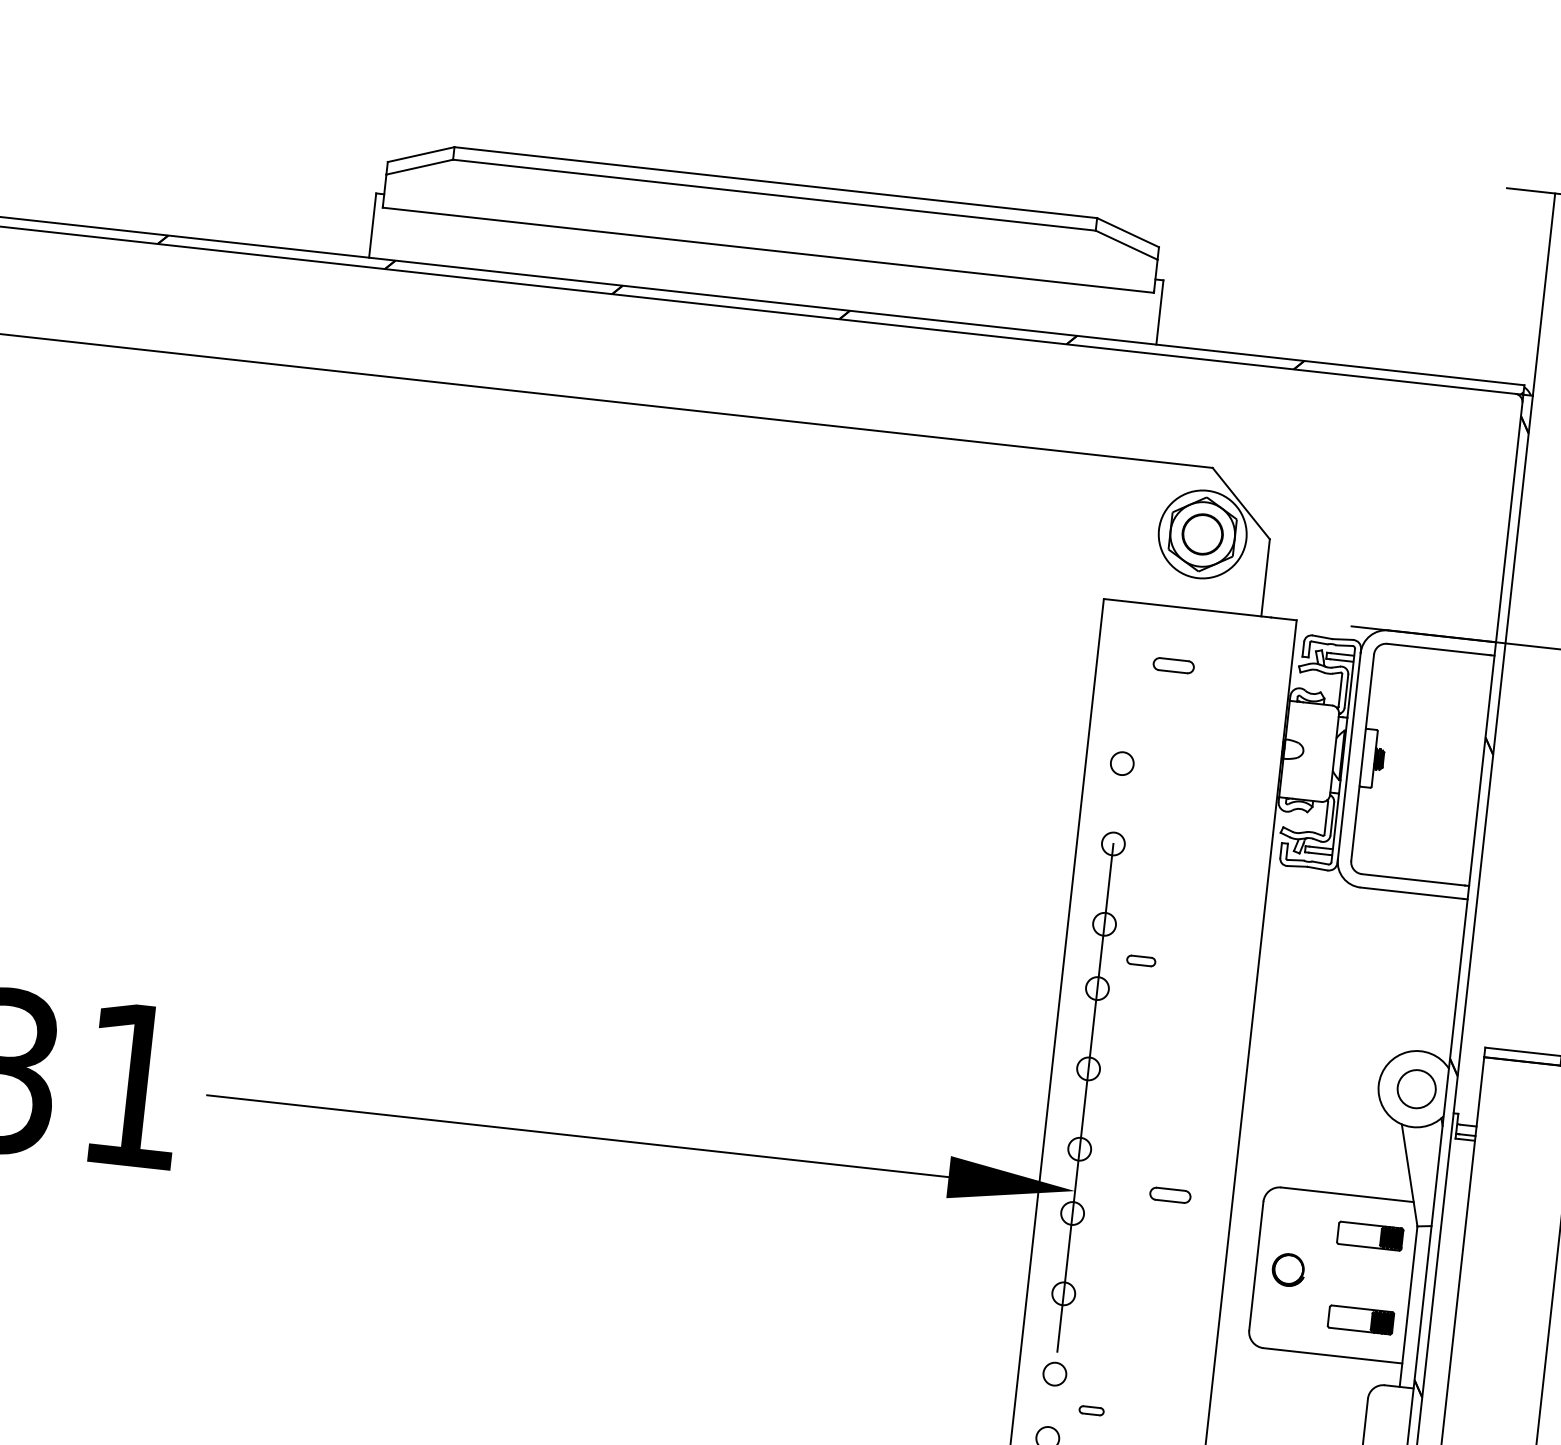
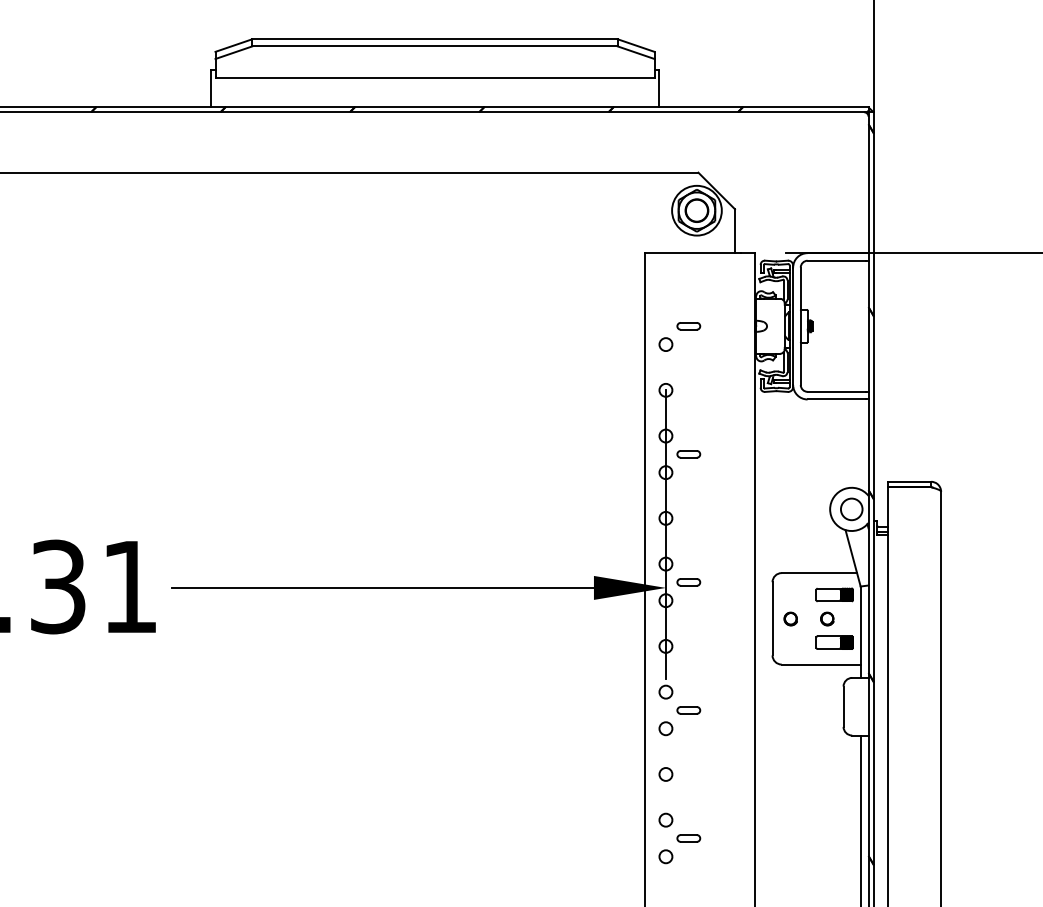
part: (1173, 665) -> (688, 326), moved
part: (1140, 961) -> (688, 454), size x1.43
part: (1169, 1195) -> (688, 582), moved
part: (1287, 1268) -> (790, 618), size x0.71
part: (1352, 1276) -> (827, 618), added
part: (1090, 1410) -> (688, 710), size x1.67

